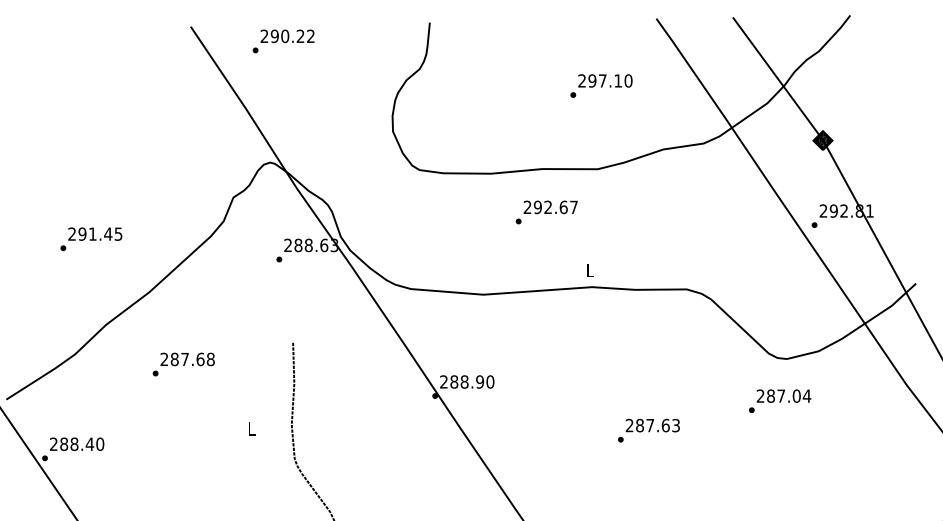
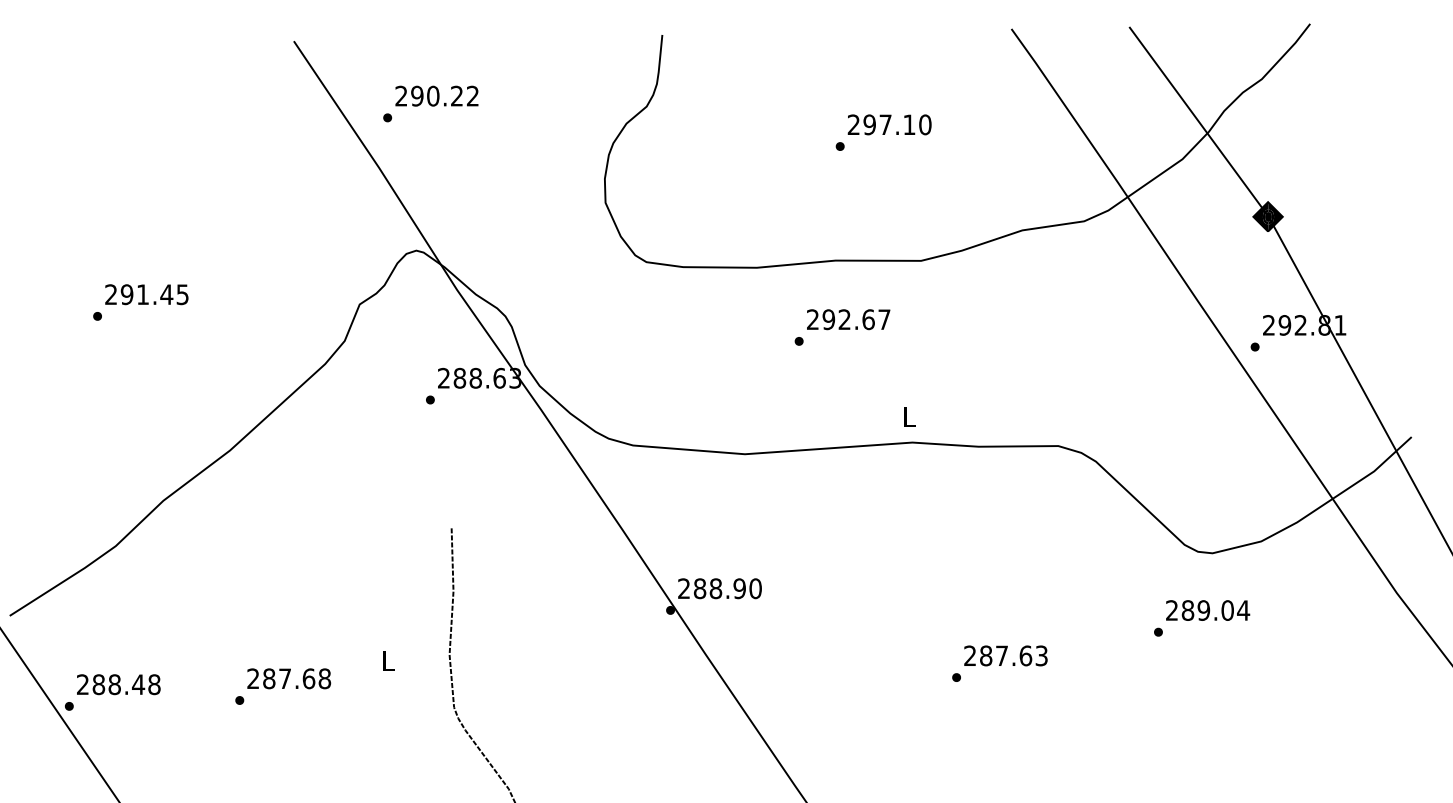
text: (283, 41) -> (430, 104), moved
text: (601, 85) -> (883, 131), moved
text: (91, 239) -> (140, 302), moved
text: (183, 364) -> (282, 686), moved
text: (781, 395) -> (1204, 609), 287.04 -> 289.04
text: (100, 443) -> (154, 683), 288.40 -> 288.48

